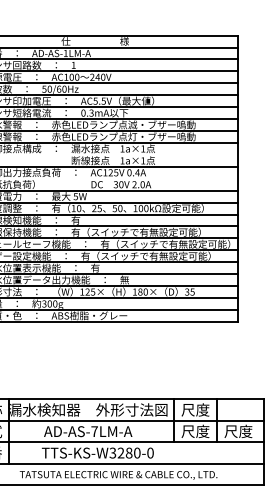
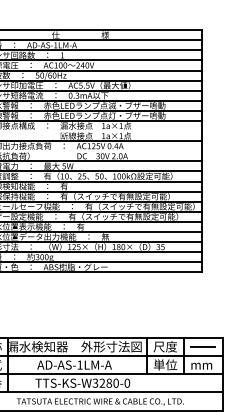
line: (240, 409) -> (203, 346), added
text: (93, 430) -> (79, 364), AD-AS-7LM-A -> AD-AS-1LM-A
text: (195, 430) -> (165, 364), 尺度 -> 単位
text: (238, 430) -> (201, 364), 尺度 -> mm

